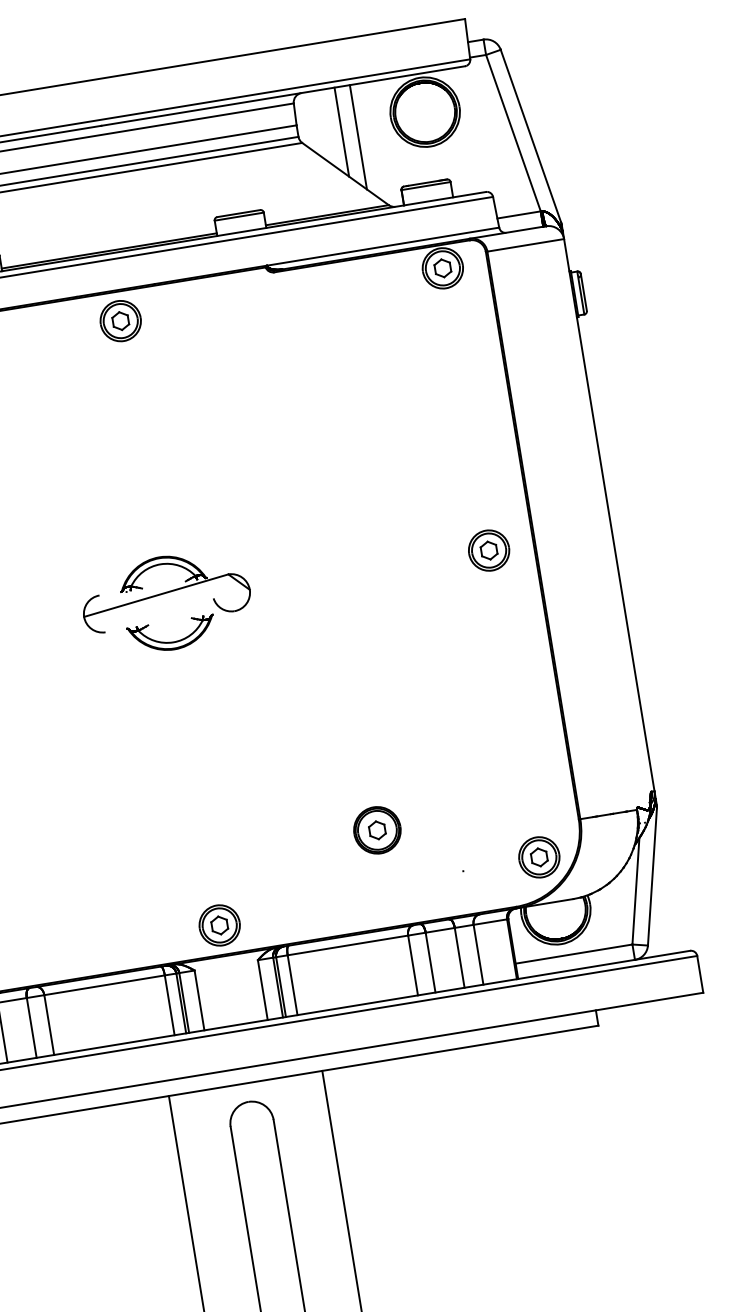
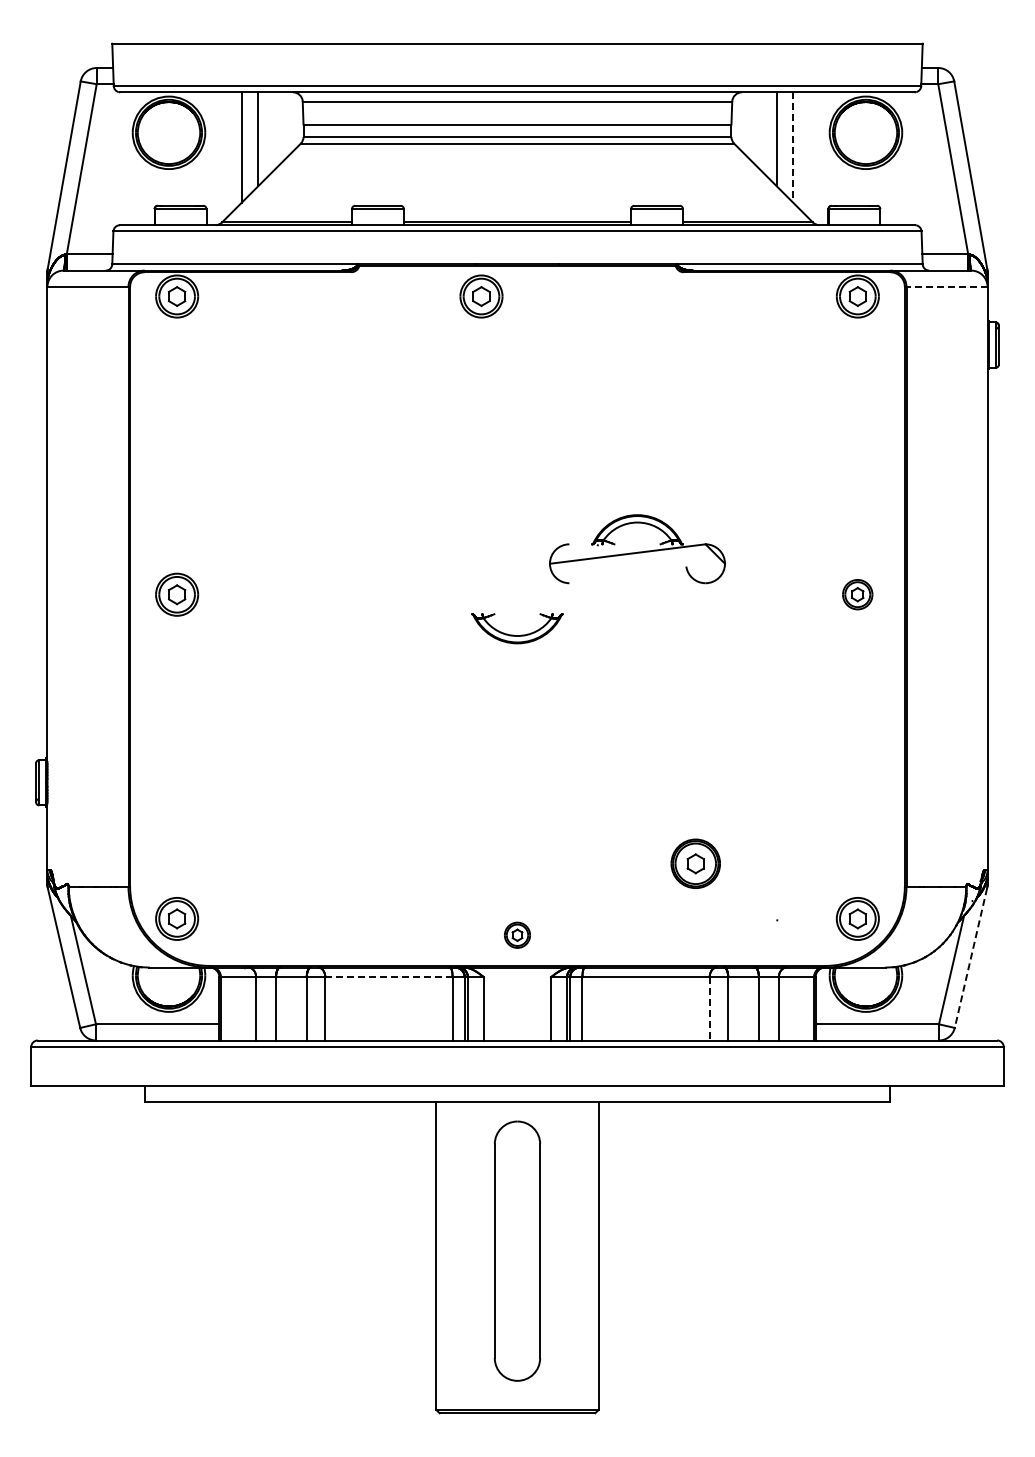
line: (358, 137) -> (793, 147), solid -> dashed
line: (526, 244) -> (947, 286), solid -> dashed
part: (120, 321) -> (481, 296), moved
part: (488, 550) -> (857, 594), size x0.7
part: (164, 589) -> (637, 549), moved
line: (652, 877) -> (970, 958), solid -> dashed
part: (219, 925) -> (517, 935), size x0.6
line: (412, 965) -> (709, 1008), solid -> dashed
line: (104, 985) -> (388, 977), solid -> dashed

